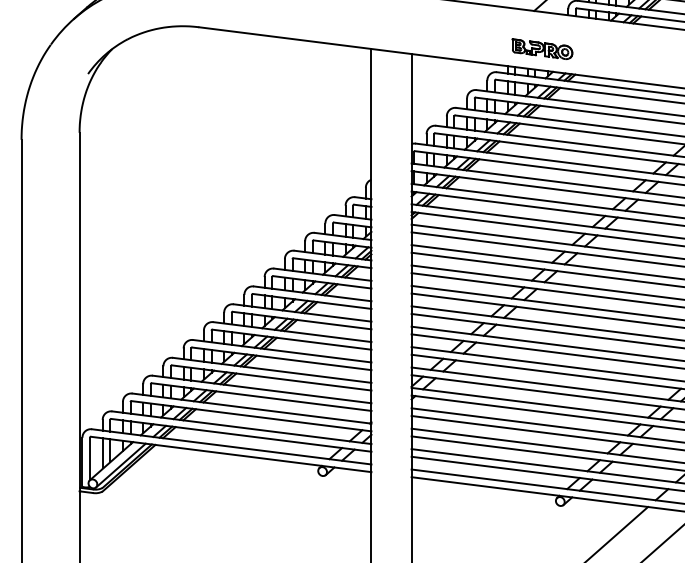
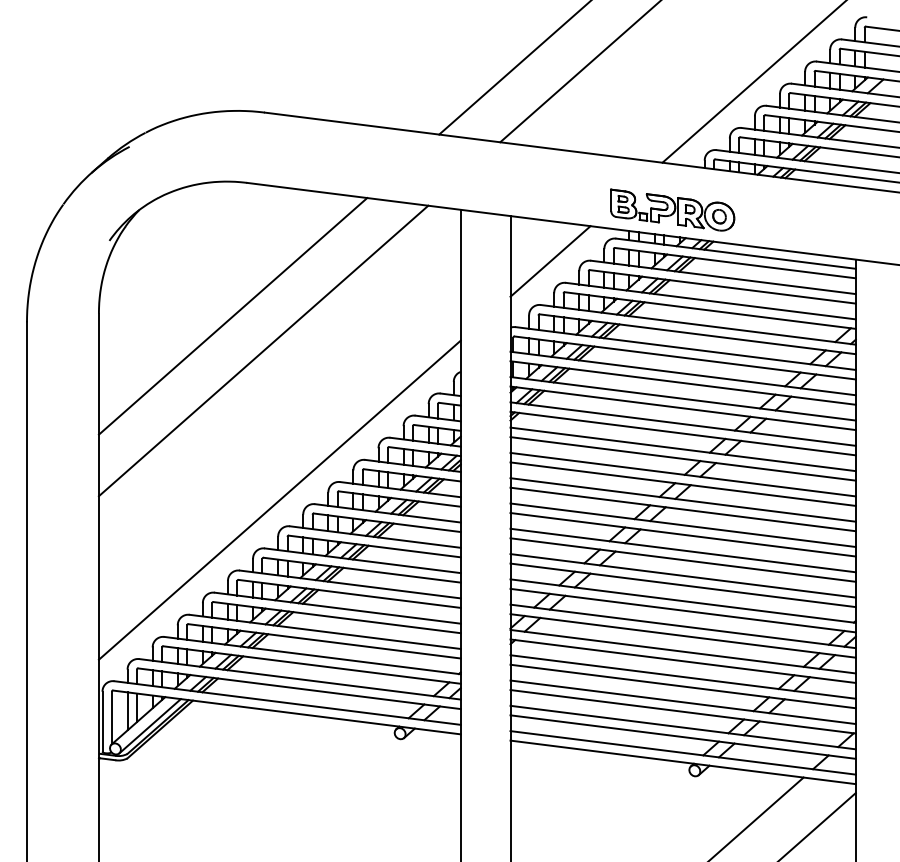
part: (542, 48) -> (672, 209), size x1.67
line: (443, 90) -> (550, 261), added
line: (187, 135) -> (232, 316), added
line: (212, 162) -> (263, 350), added
line: (225, 282) -> (279, 499), added

